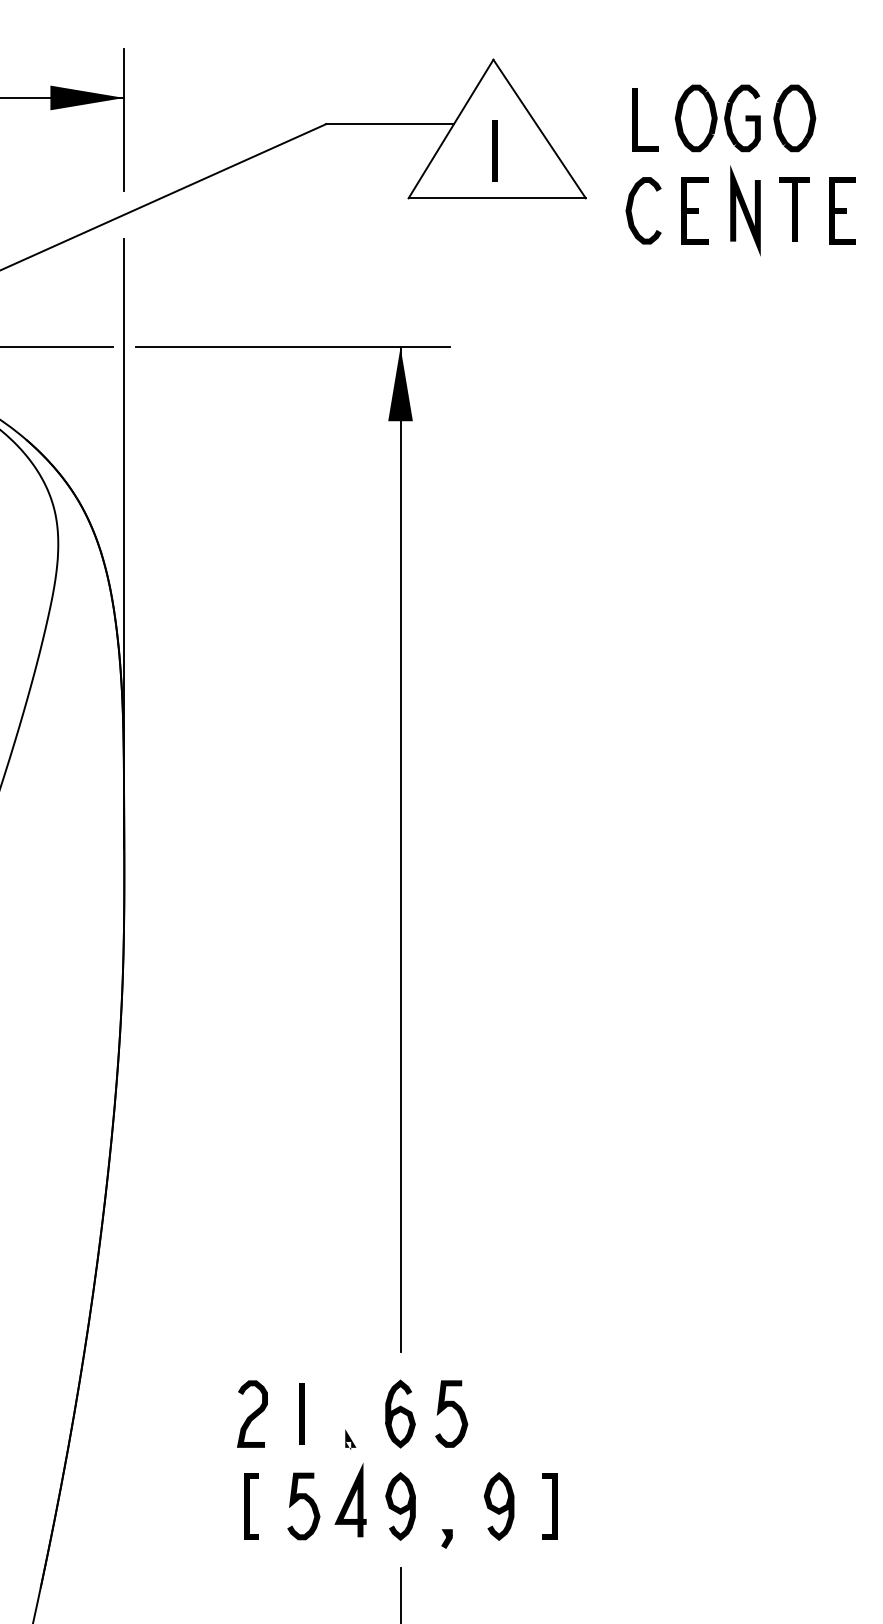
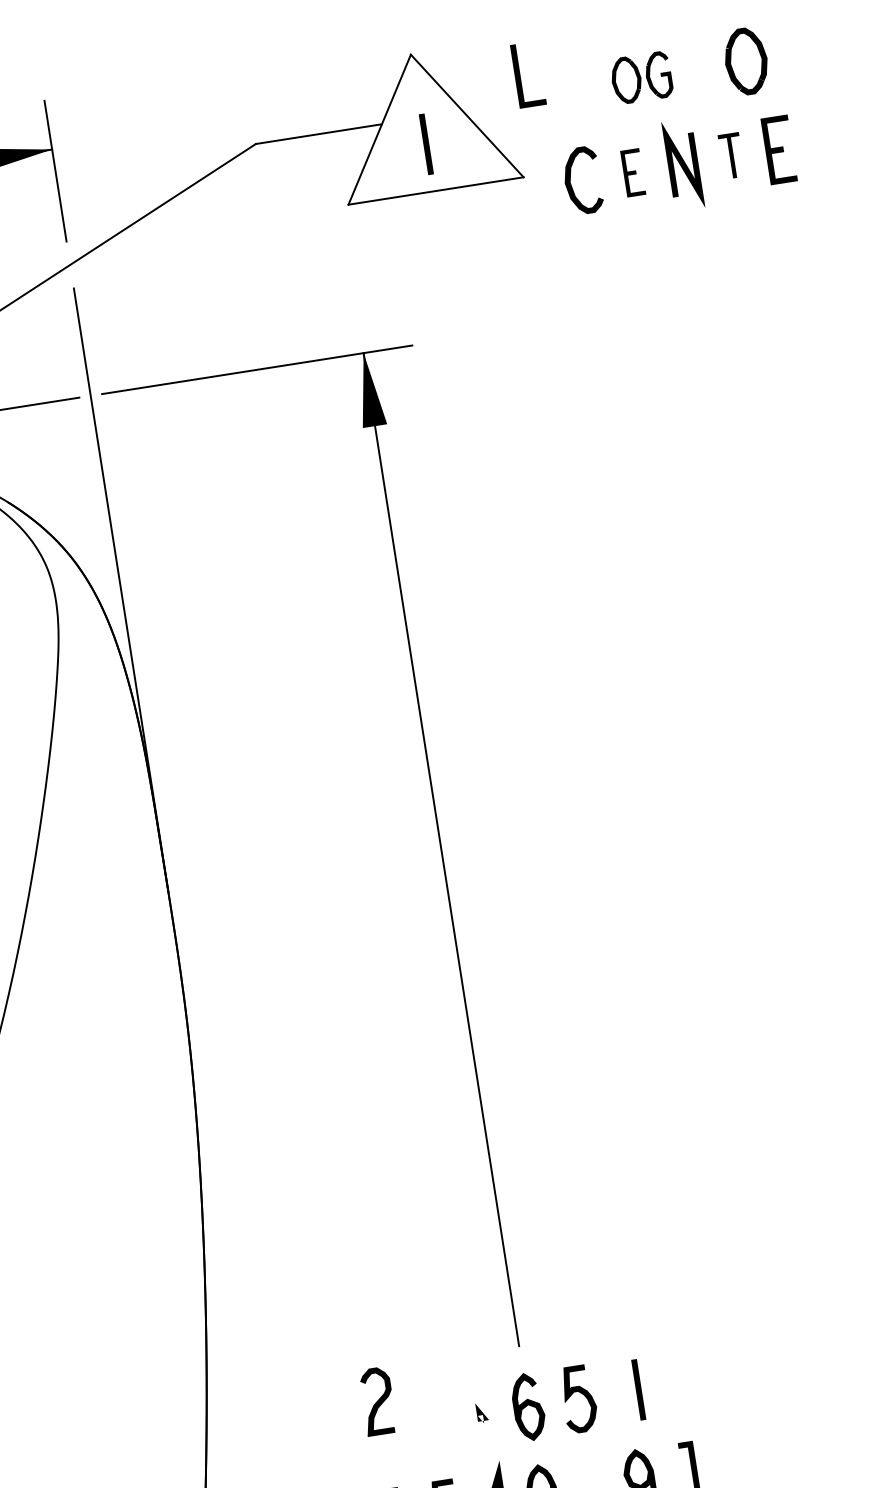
part: (717, 118) -> (641, 78), size x0.7
part: (794, 118) -> (746, 61), moved
line: (637, 119) -> (520, 75), moved
part: (794, 209) -> (731, 156), size x0.7
part: (694, 210) -> (632, 172), size x0.7
curve: (252, 1413) -> (377, 1400), moved
line: (301, 1413) -> (638, 1389), moved
part: (350, 1439) -> (481, 1412), moved

